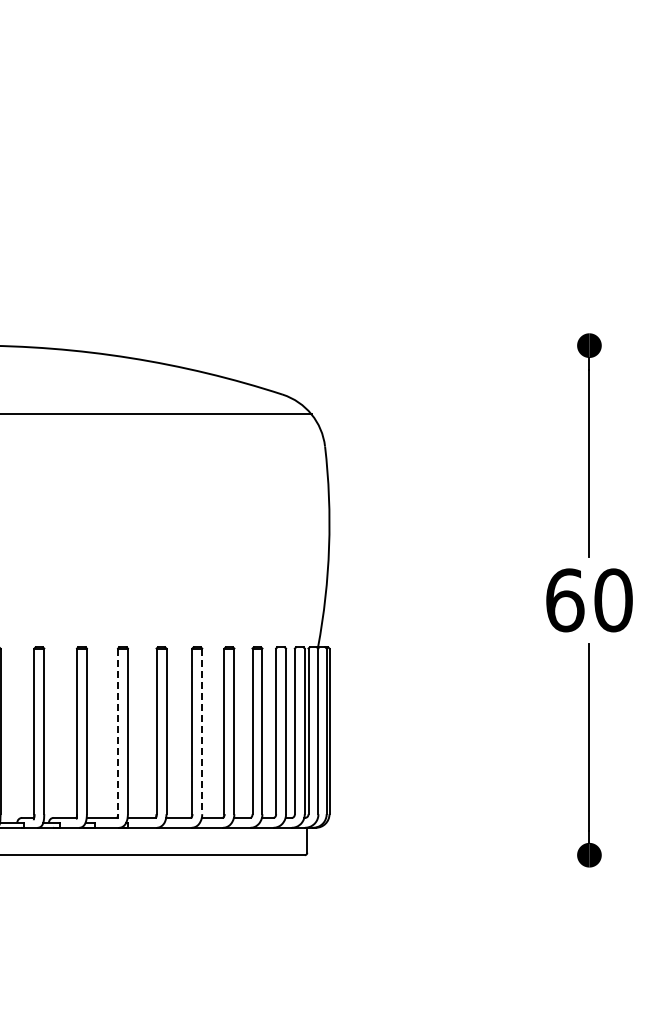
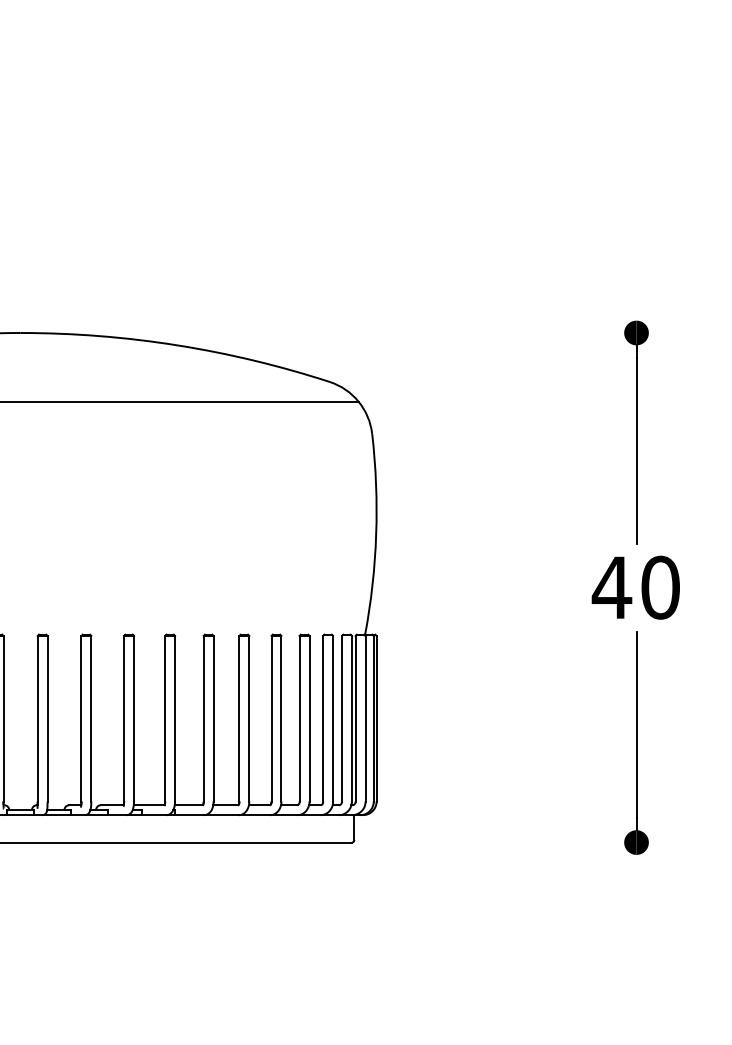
text: (564, 600) -> (611, 587), 60 -> 40
line: (118, 731) -> (165, 718), dashed -> solid
line: (202, 731) -> (249, 718), dashed -> solid

